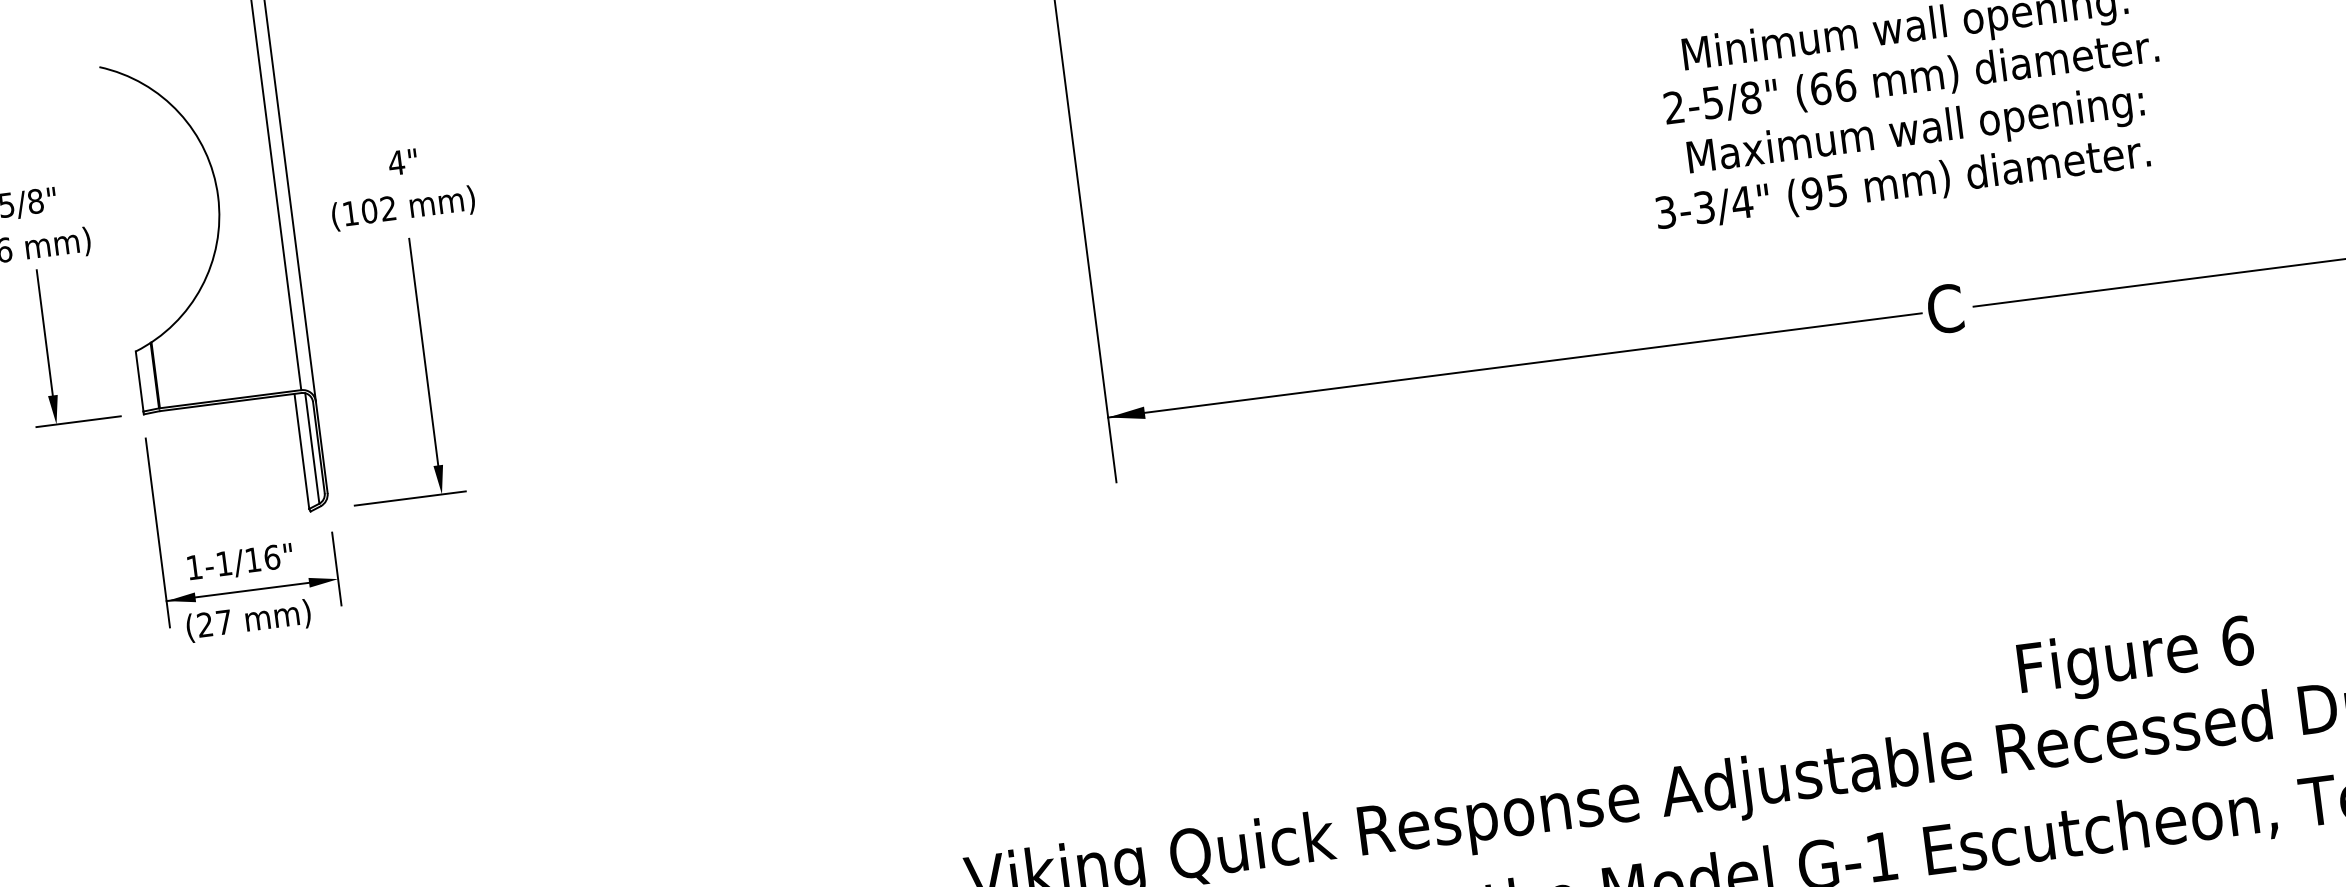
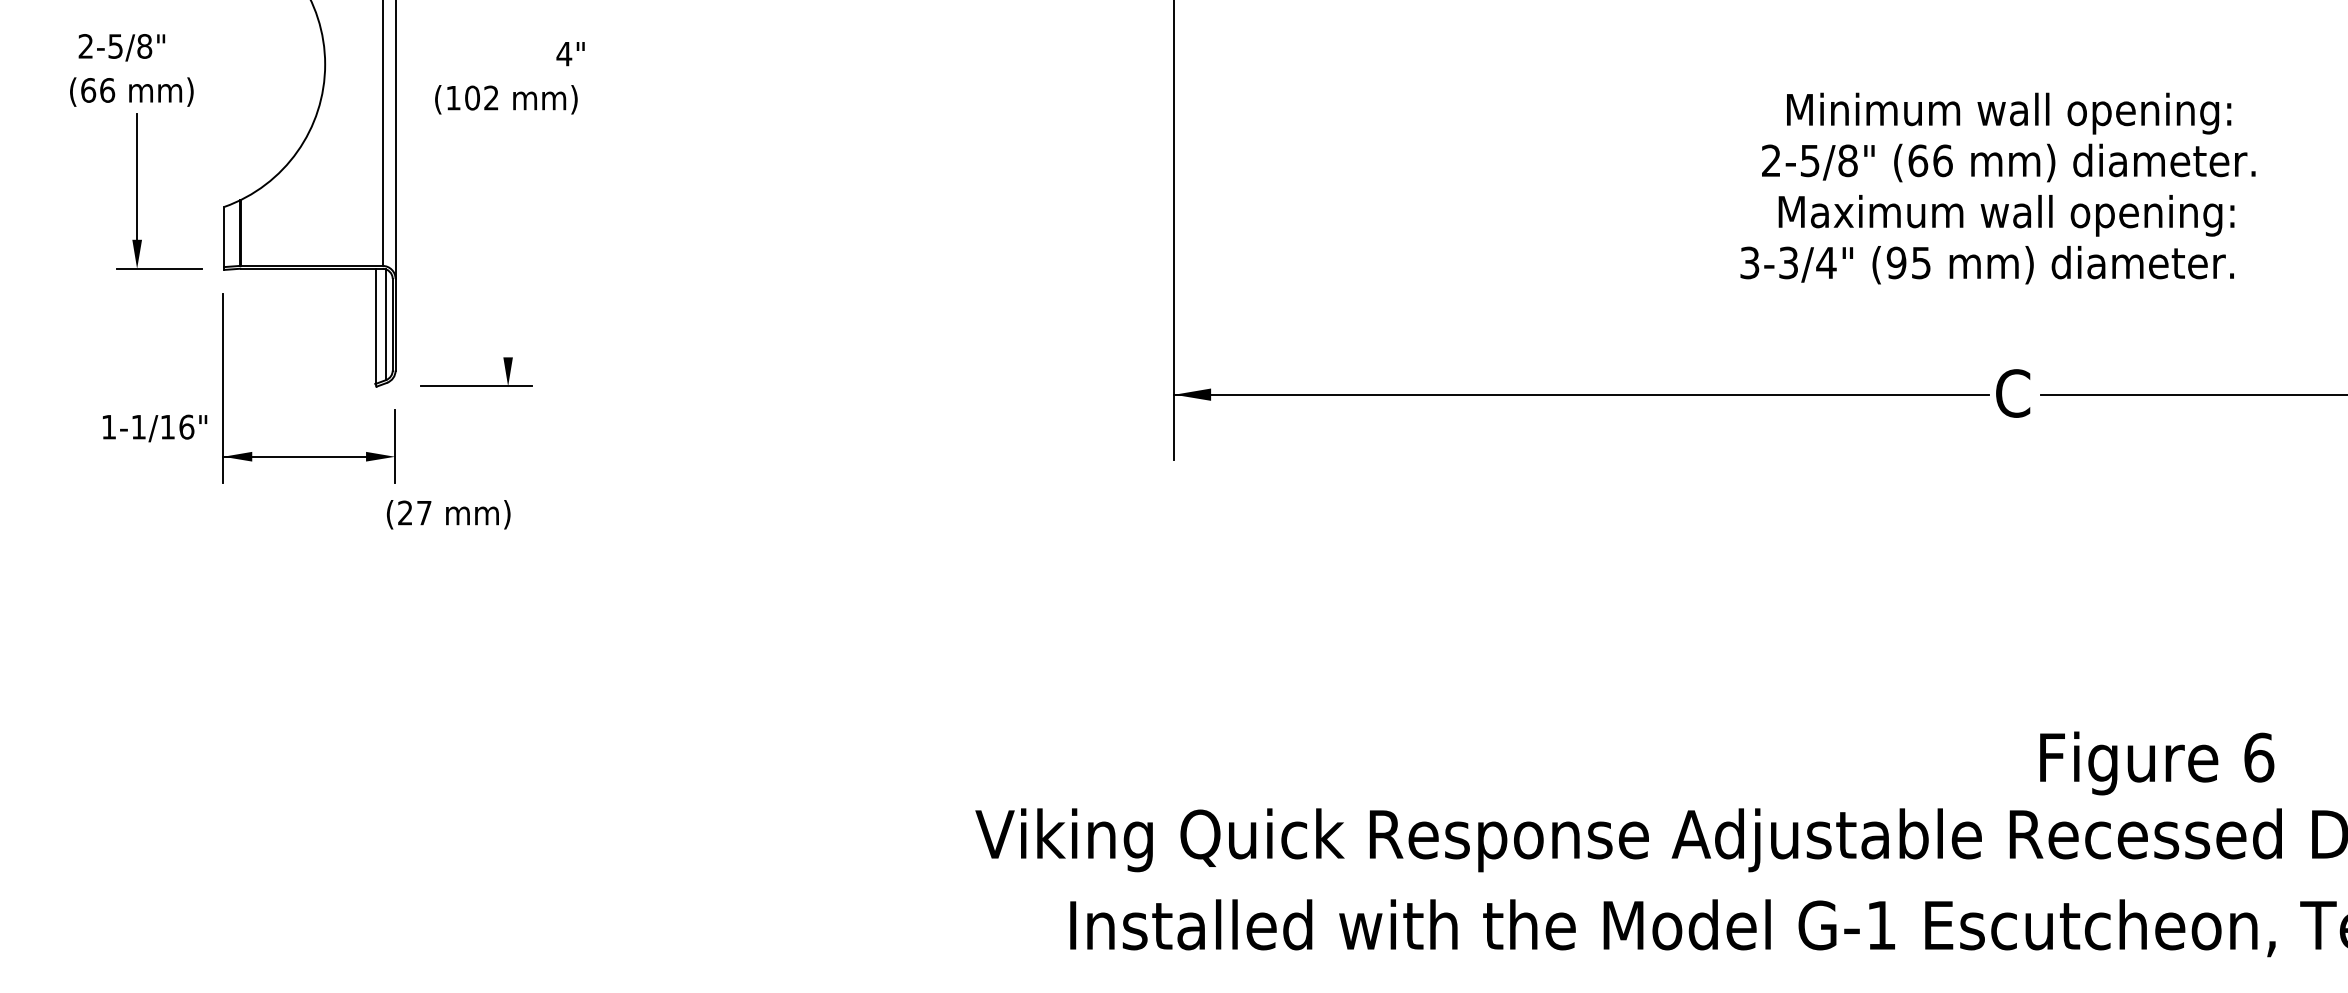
text: (402, 162) -> (570, 54), moved
line: (424, 351) -> (508, 243), removed
text: (241, 562) -> (155, 428), moved
text: (248, 620) -> (448, 514), moved

